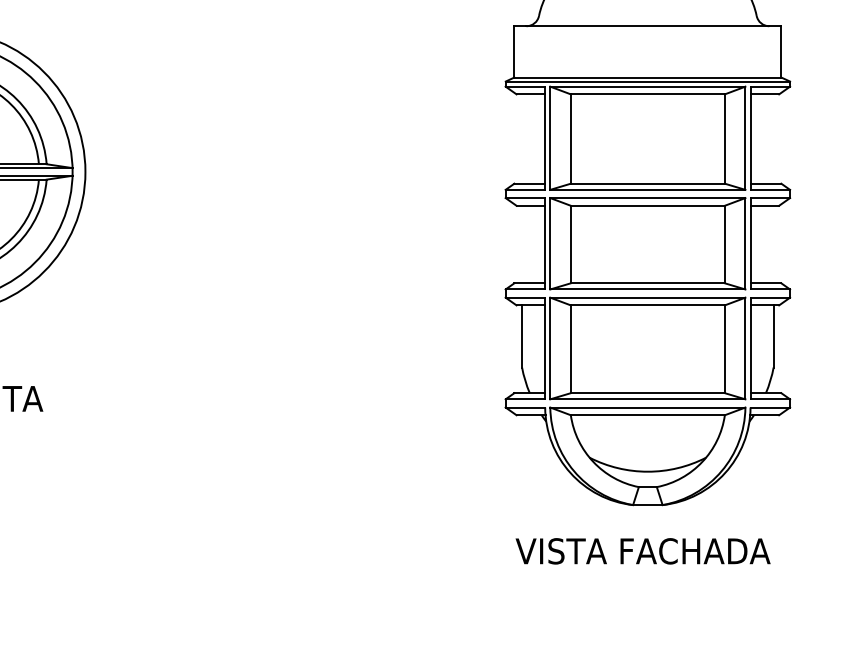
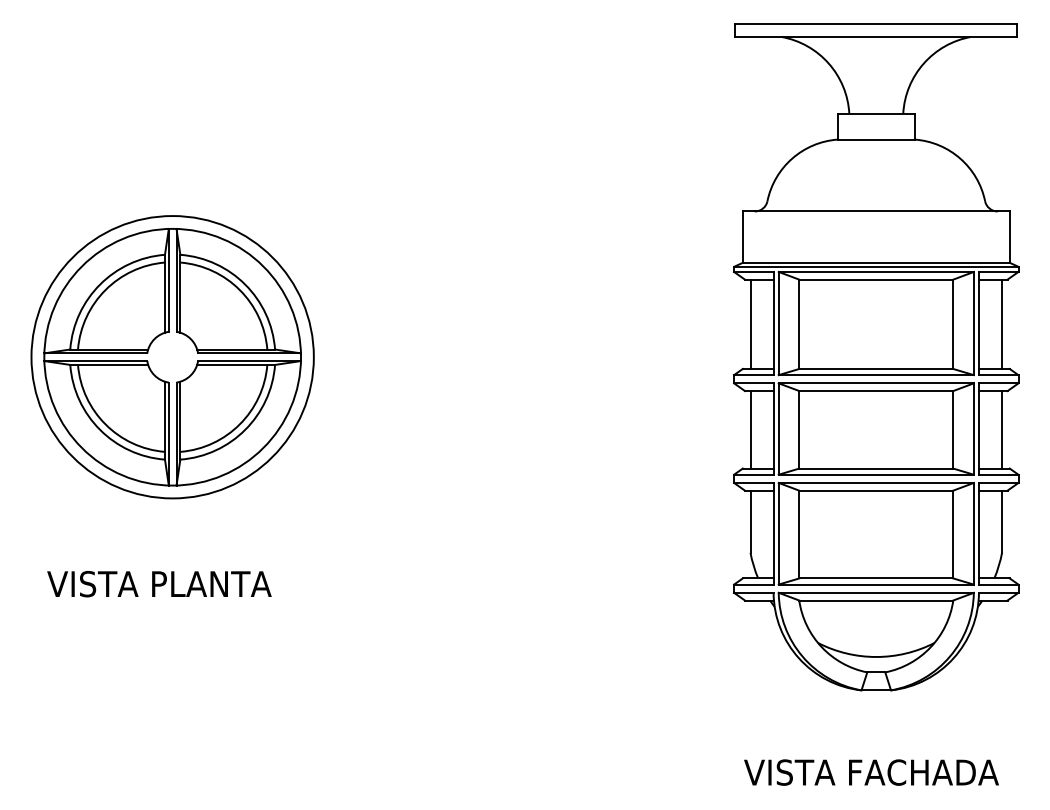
line: (522, 138) -> (750, 323), added
line: (774, 138) -> (1002, 323), added
line: (522, 244) -> (750, 429), added
line: (774, 244) -> (1002, 429), added
text: (643, 551) -> (871, 772), moved

